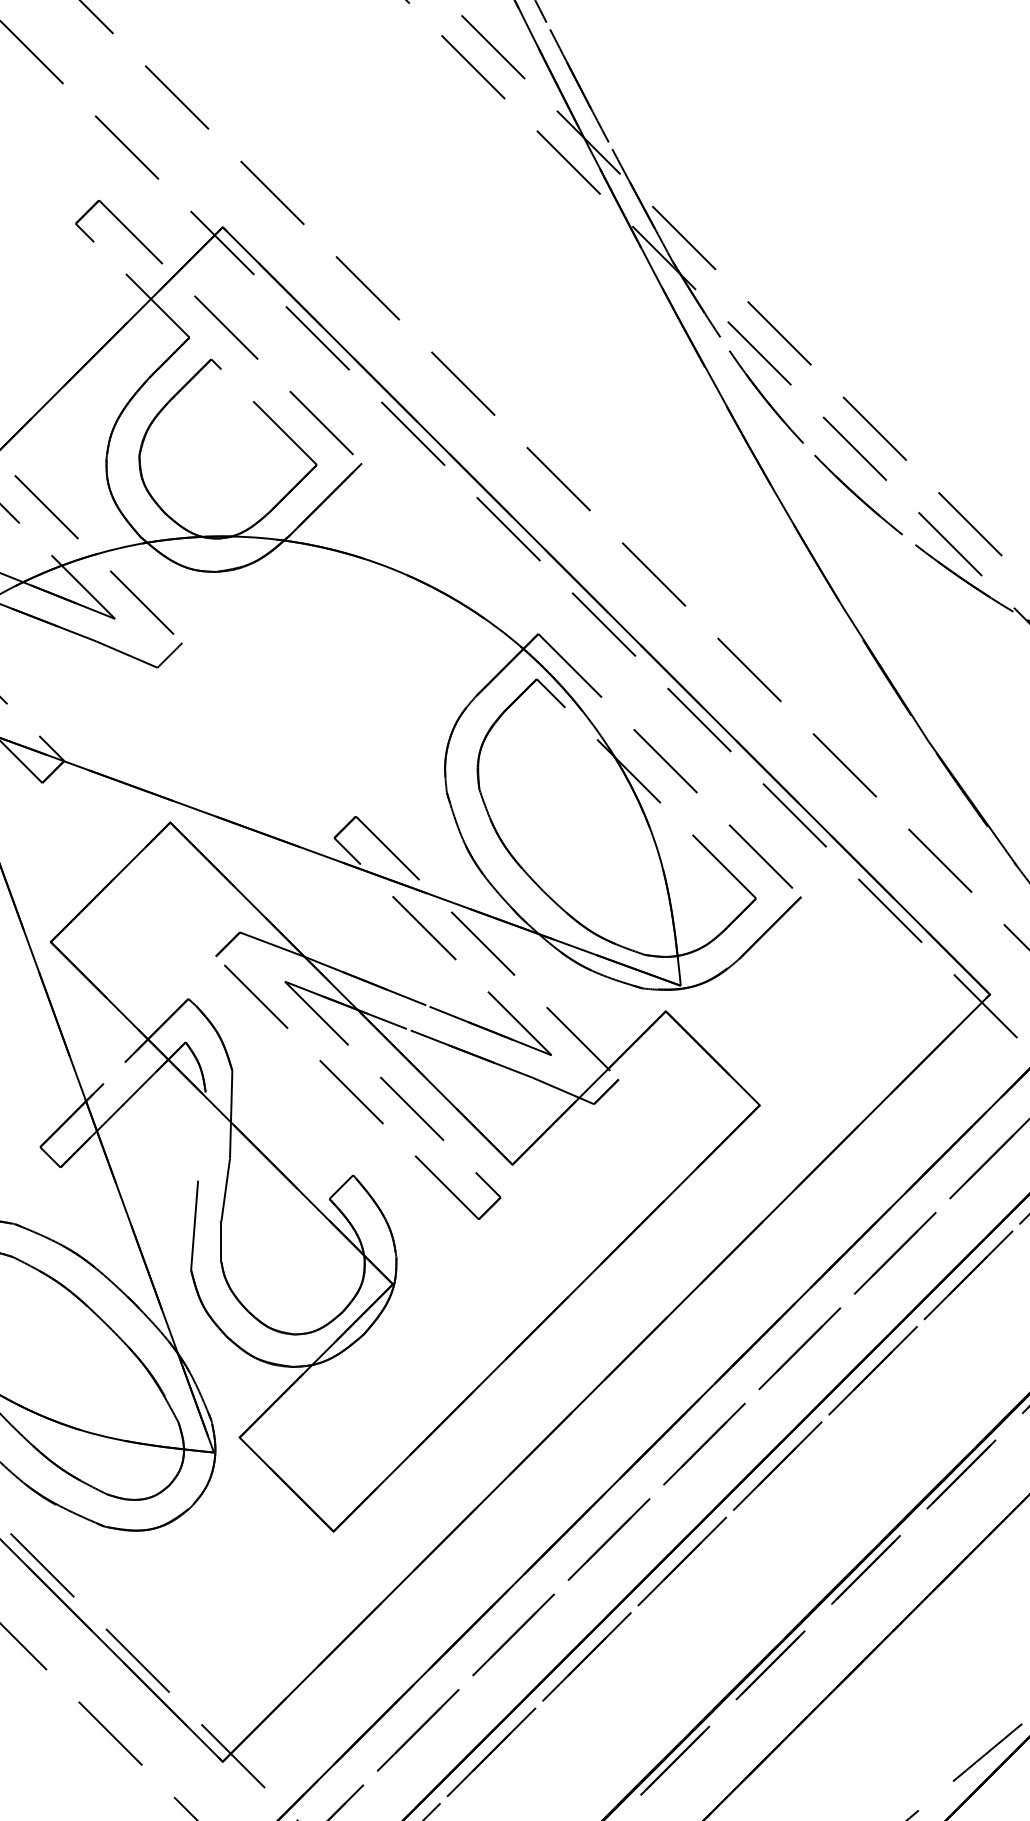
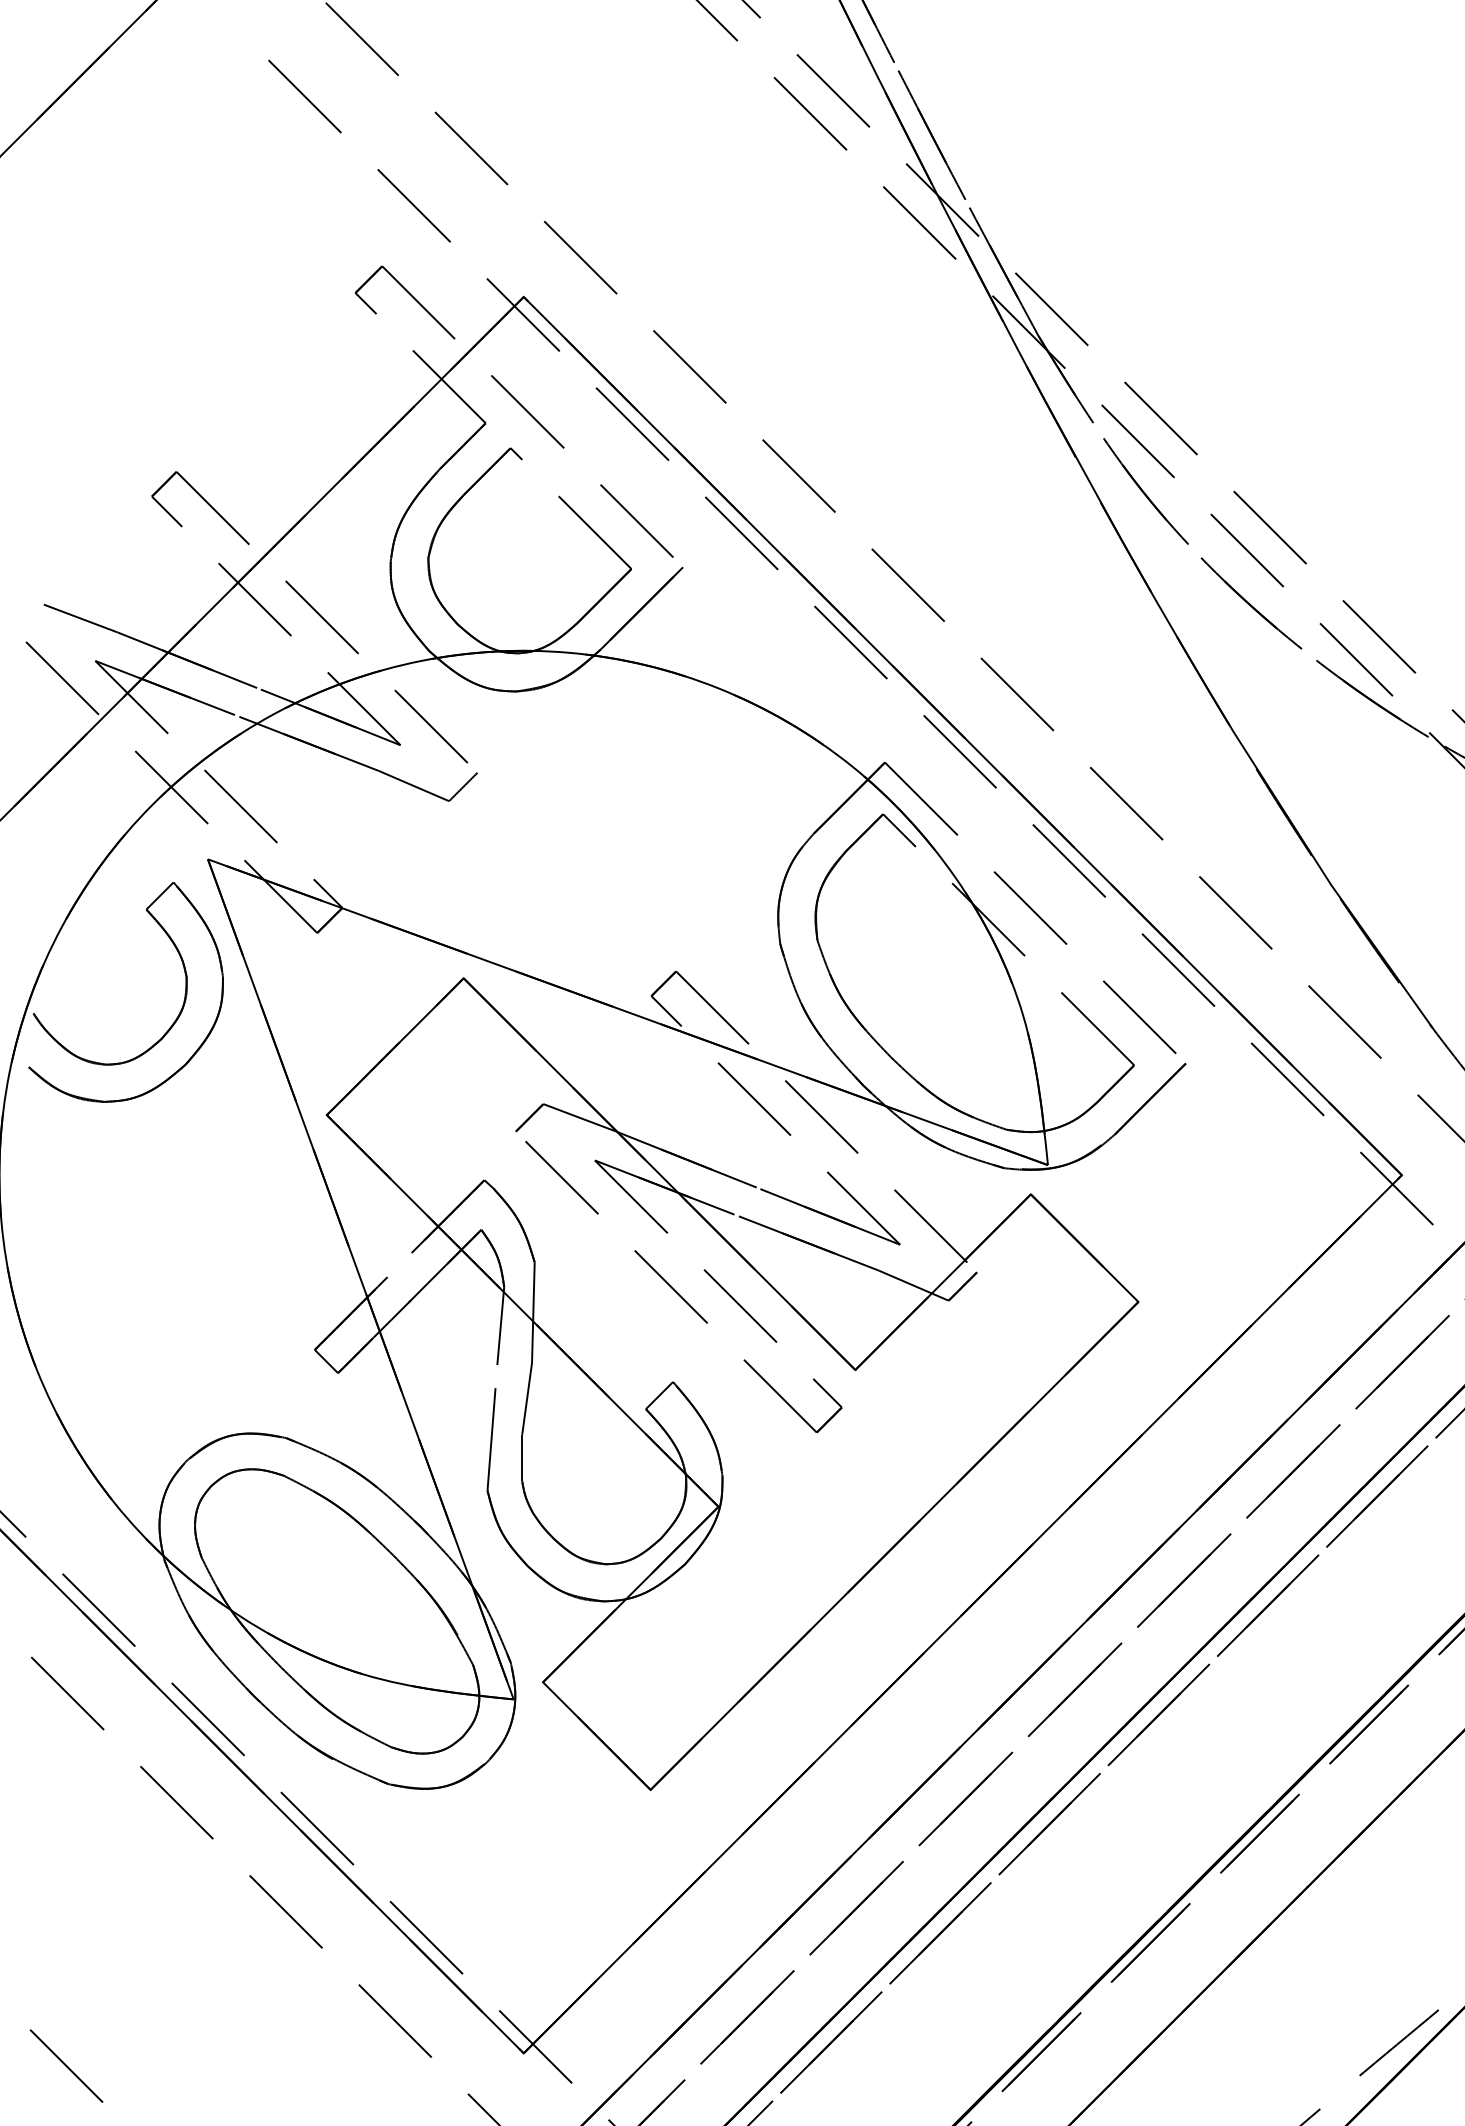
line: (202, 1126) -> (500, 1326), added

